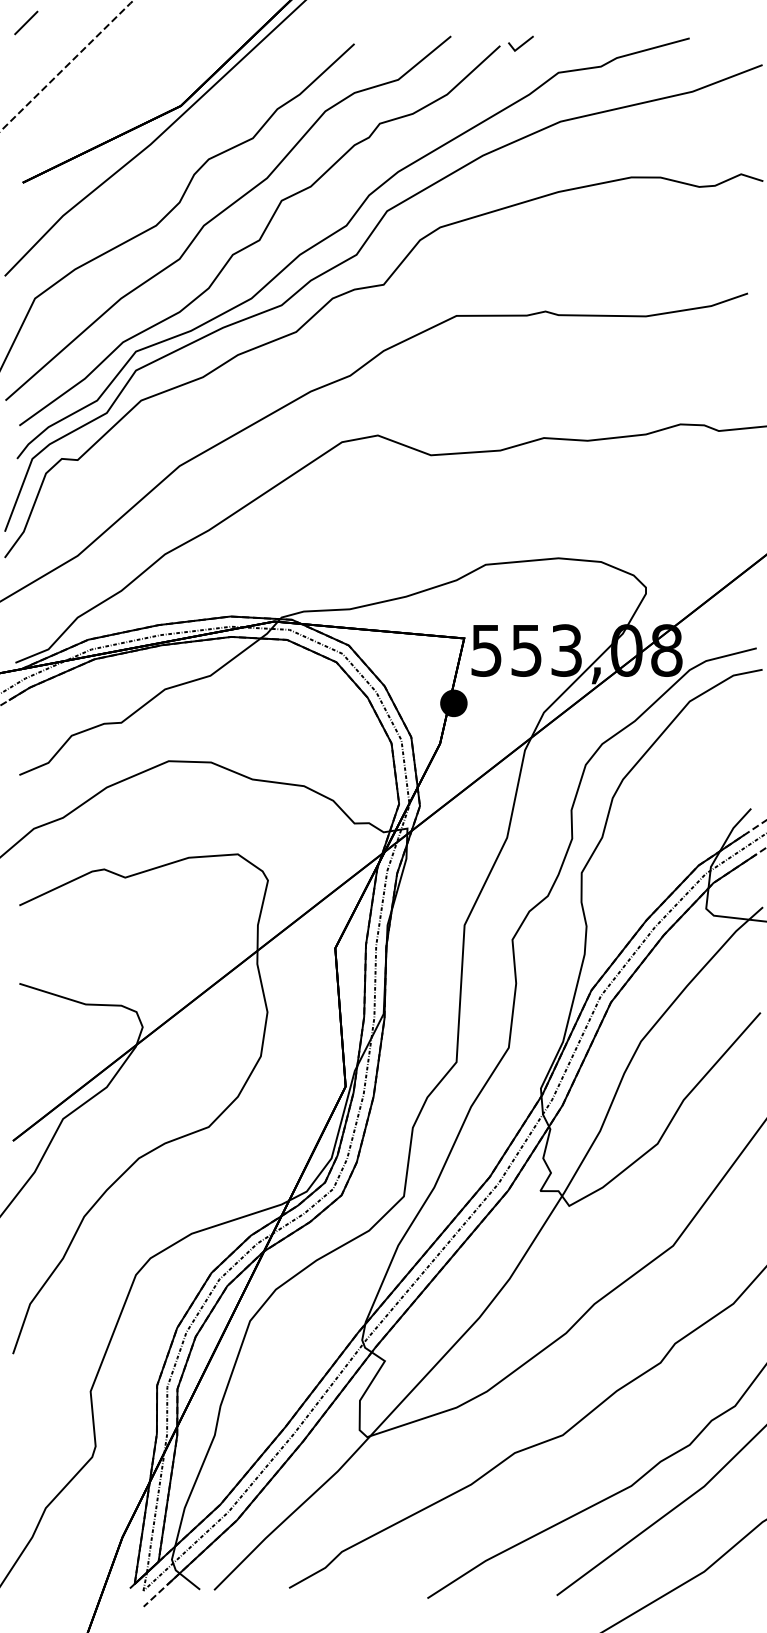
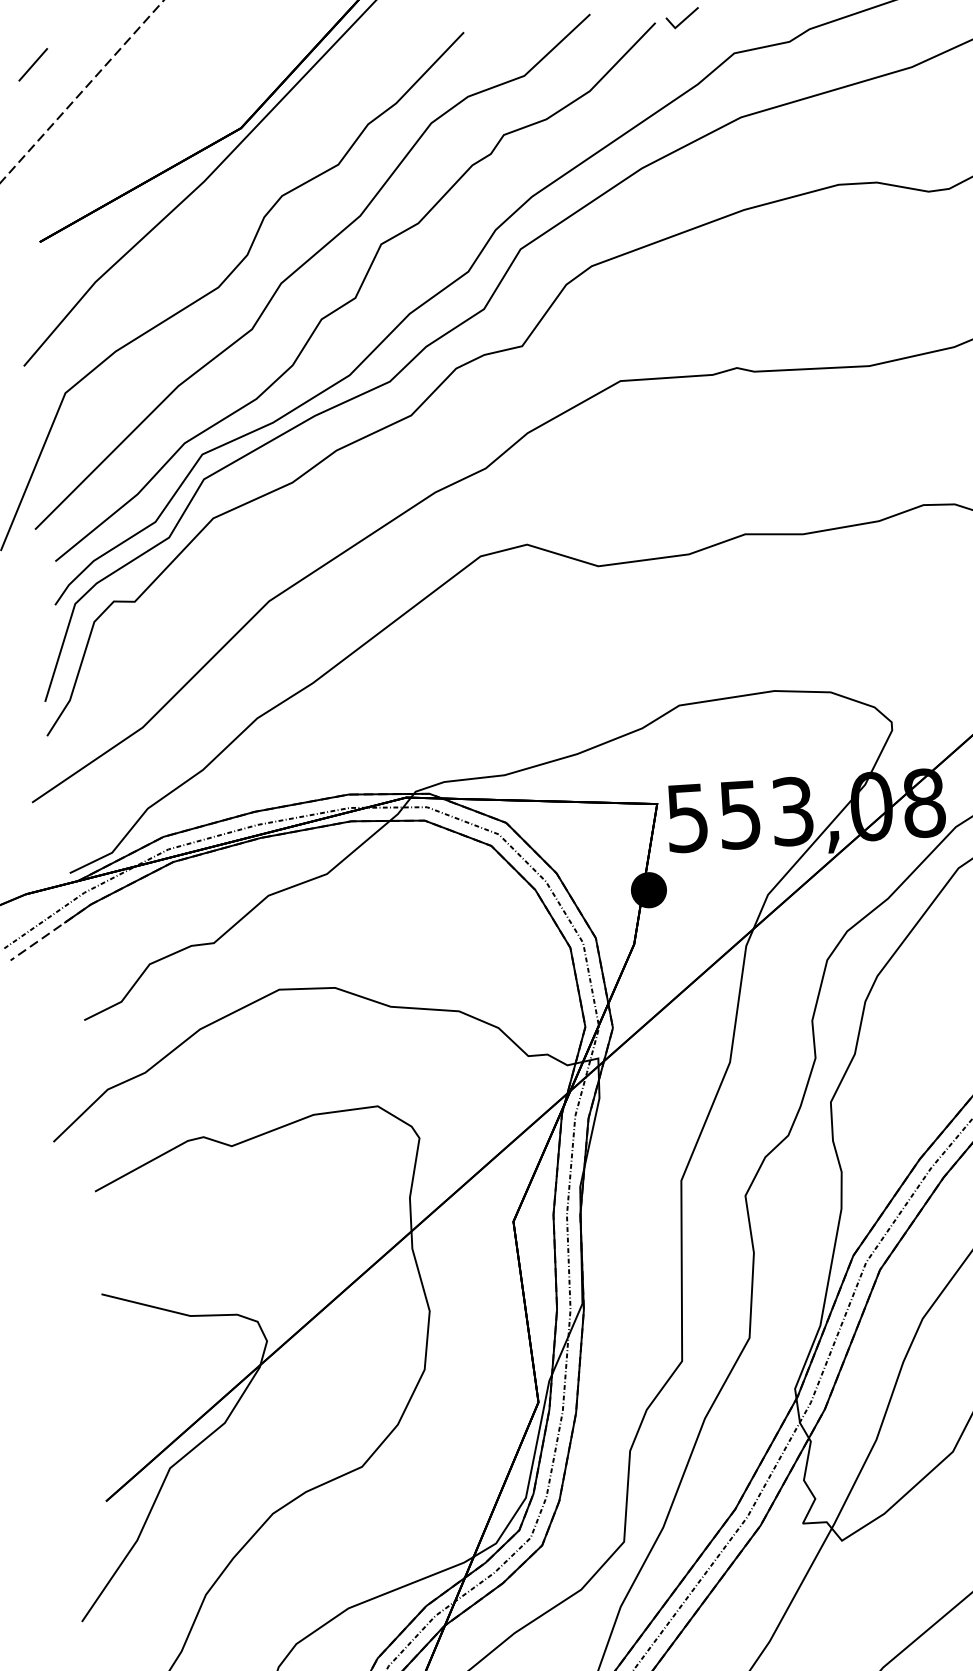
line: (26, 22) -> (33, 64), moved

